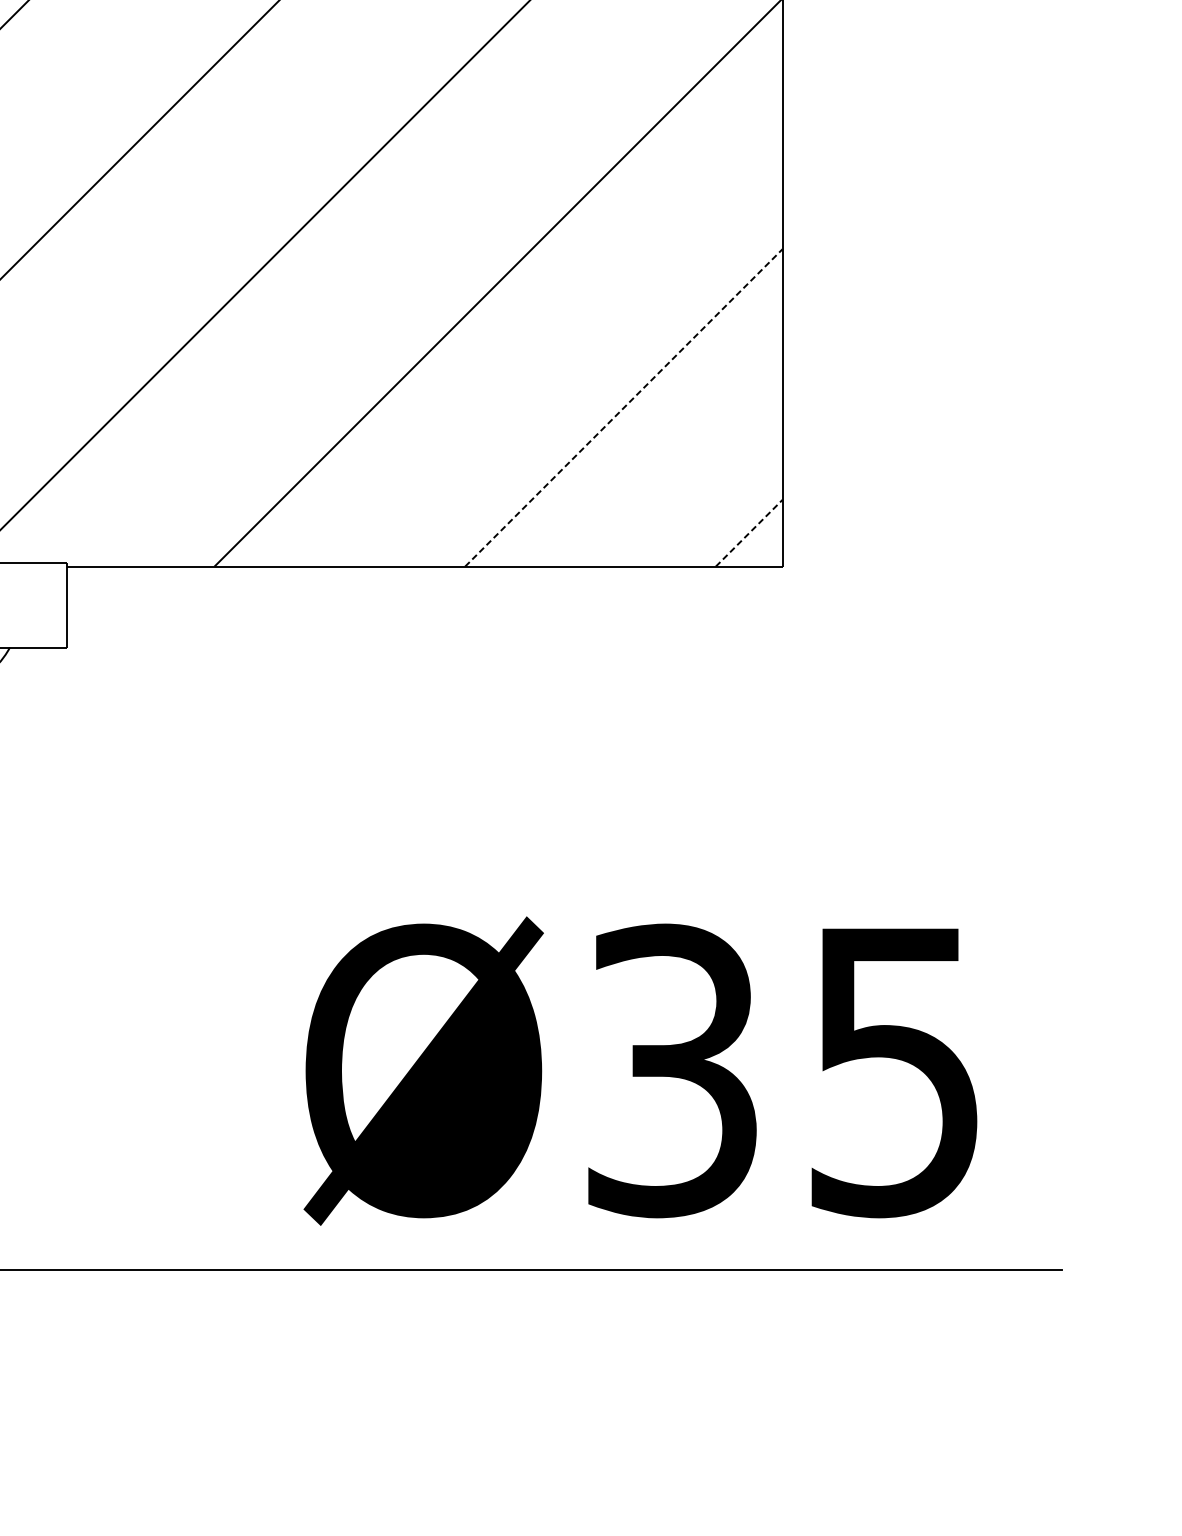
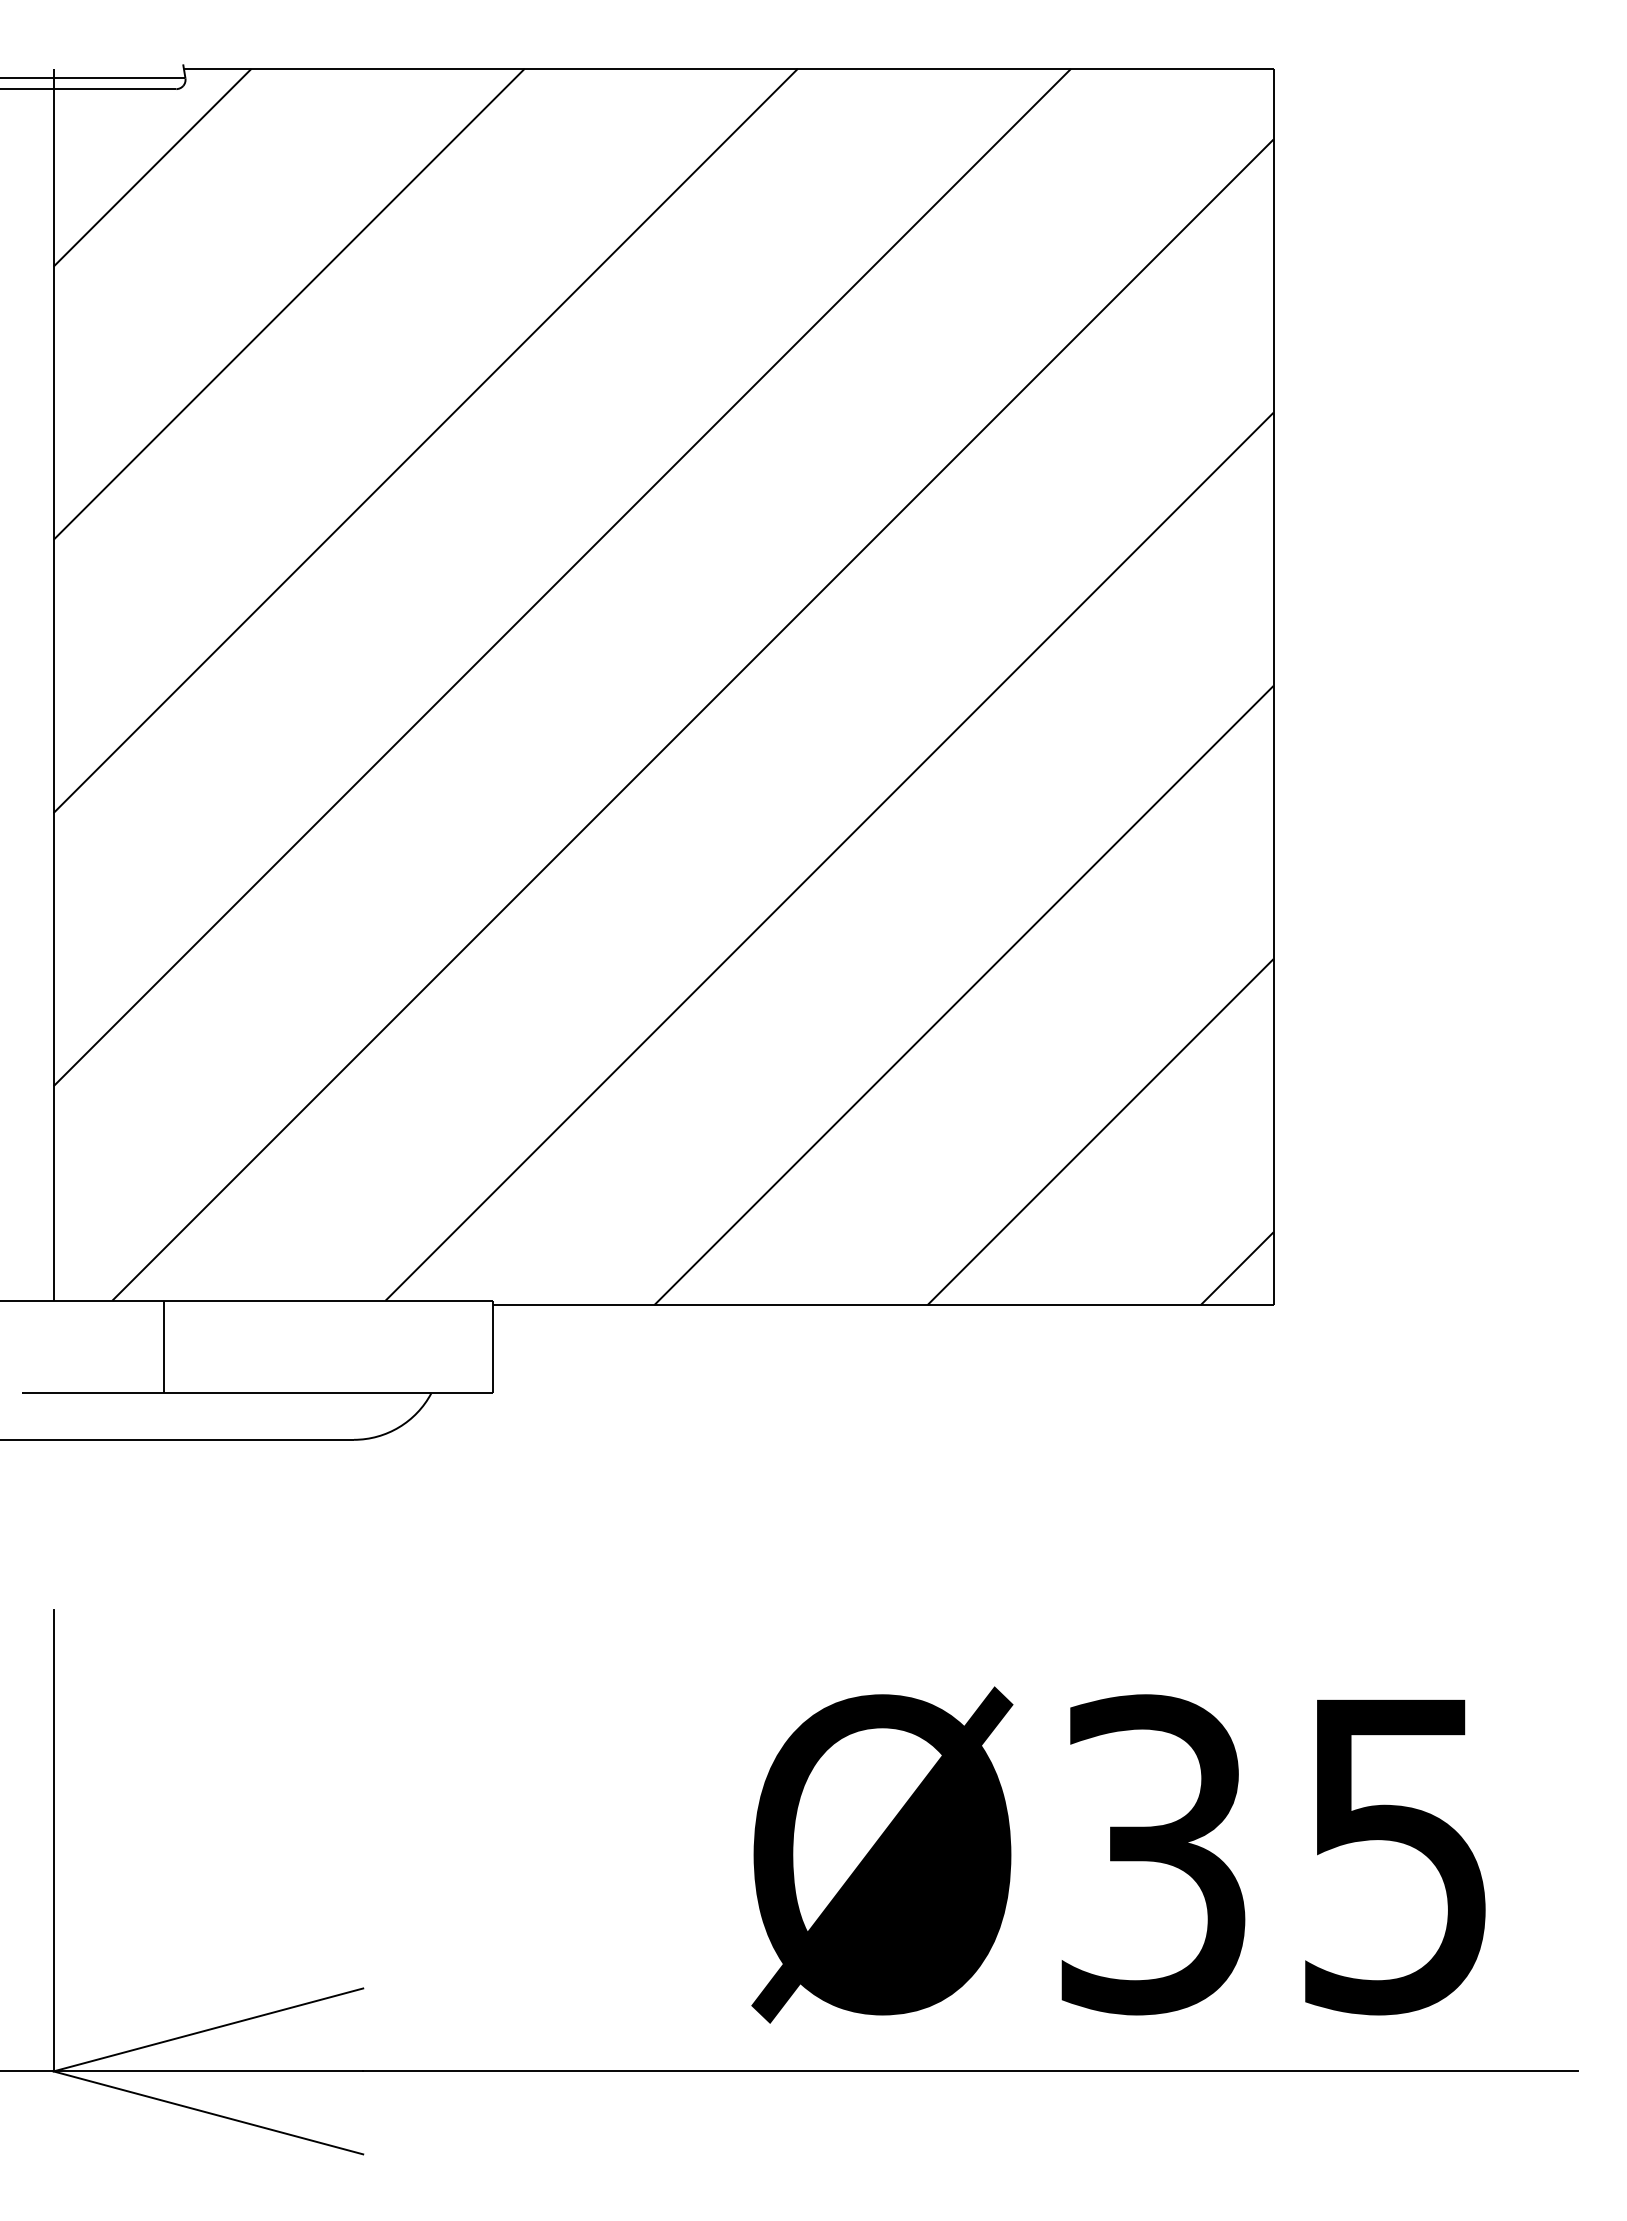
line: (623, 408) -> (1100, 1132), dashed -> solid
line: (749, 532) -> (1237, 1268), dashed -> solid

